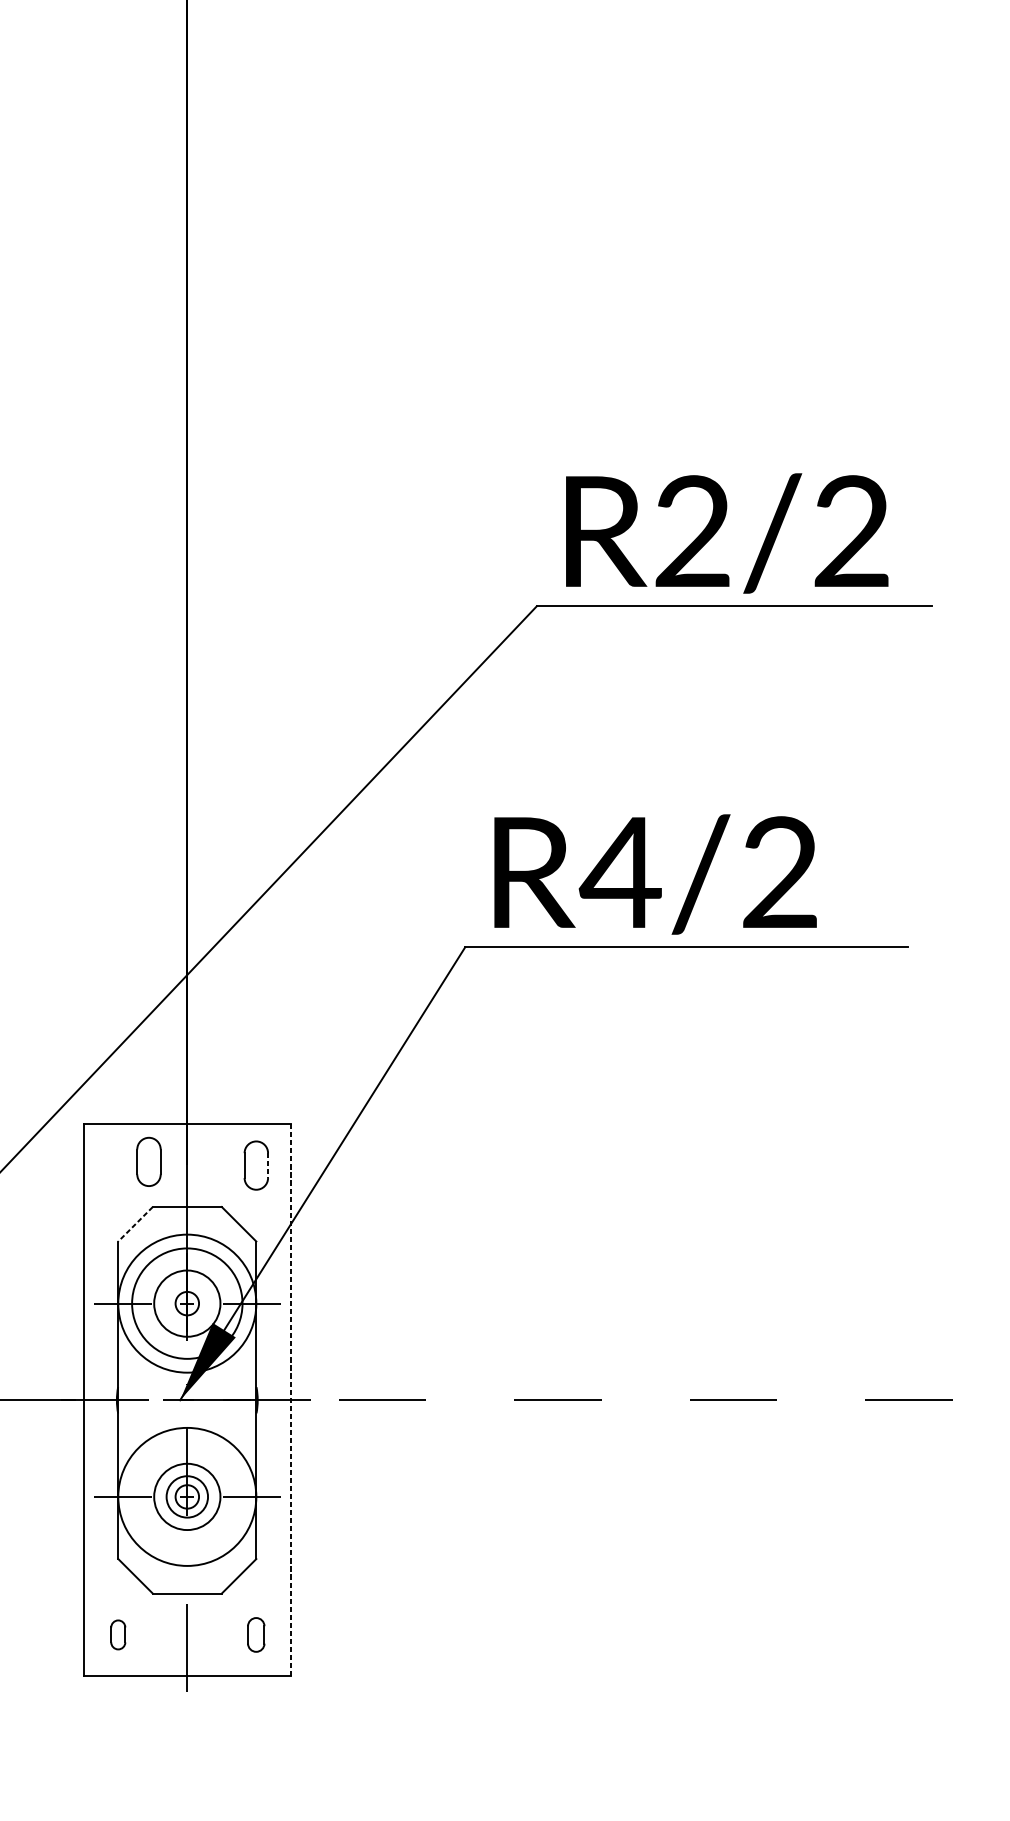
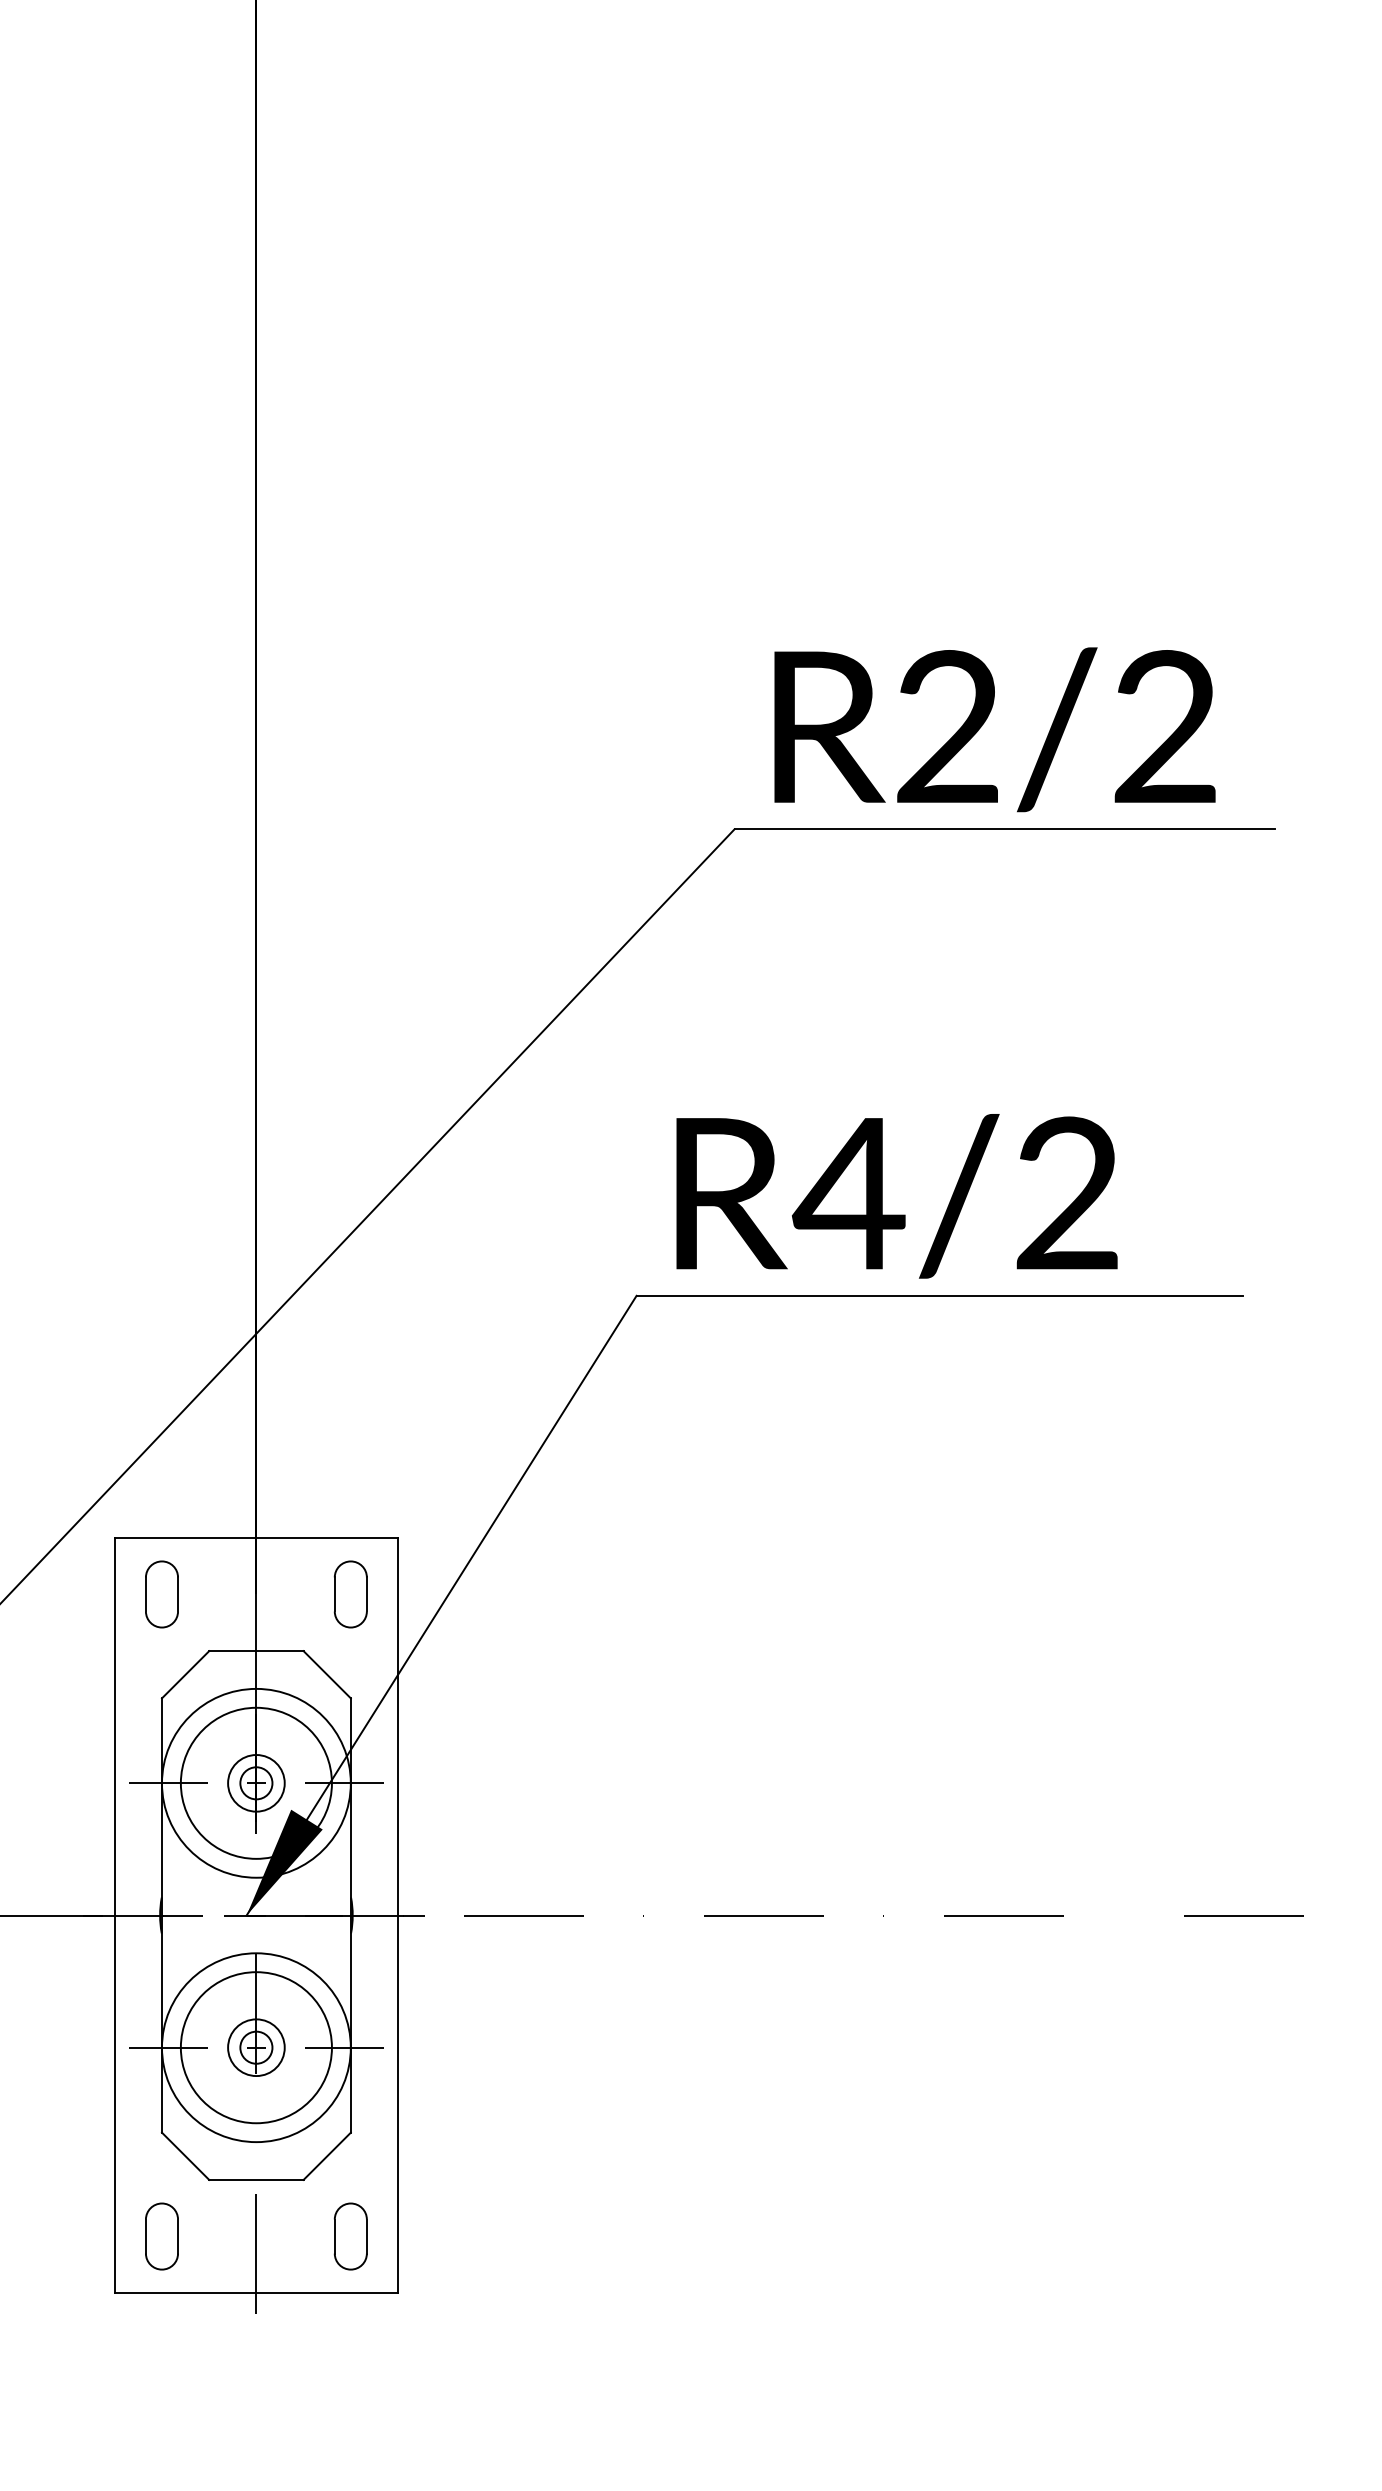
part: (148, 1161) -> (161, 1594), moved
line: (267, 1165) -> (366, 1594), dashed -> solid
line: (135, 1224) -> (185, 1675), dashed -> solid
circle: (187, 1303) -> (256, 1783), size x0.62
line: (291, 1400) -> (398, 1915), dashed -> solid
circle: (186, 1496) -> (255, 2047), size x1.67
part: (117, 1634) -> (161, 2236), size x1.67
part: (256, 1634) -> (350, 2236), size x1.43

